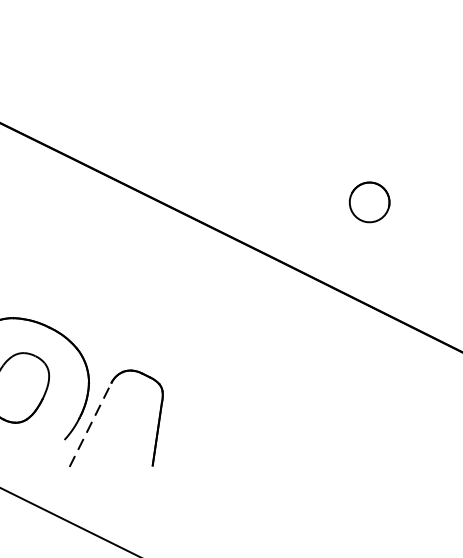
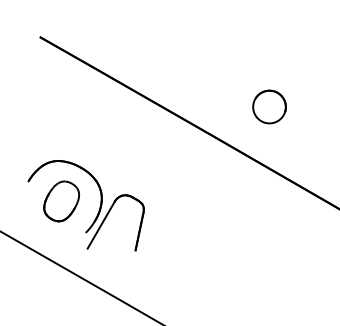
part: (369, 201) -> (269, 106), size x1.43
line: (91, 425) -> (101, 225), dashed -> solid

